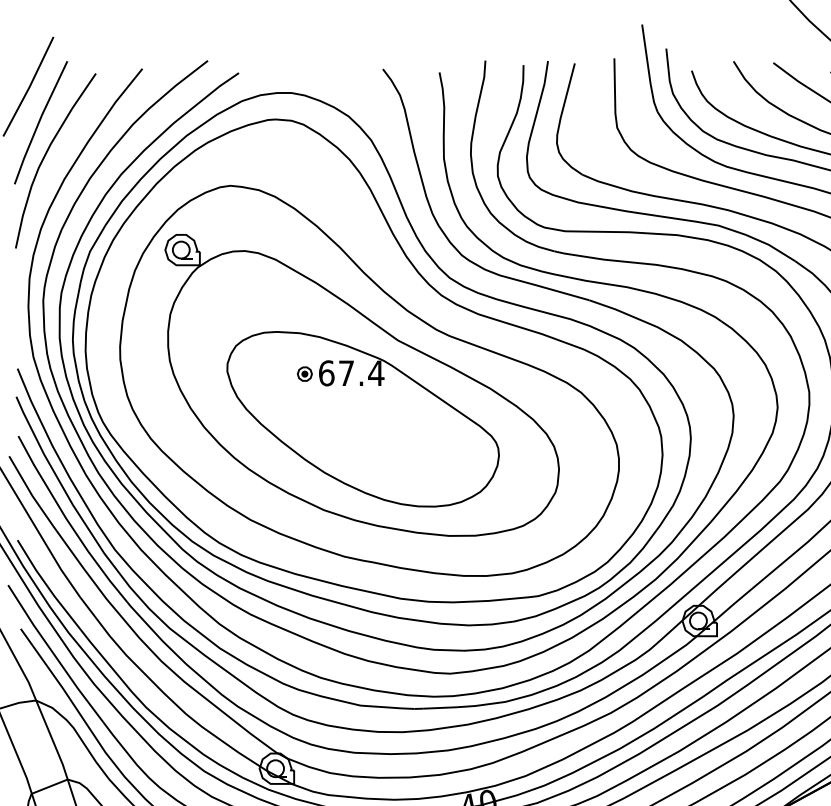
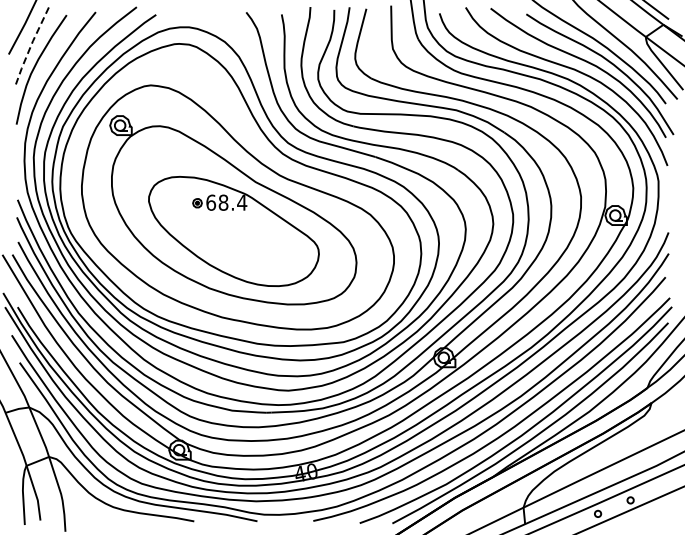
line: (39, 122) -> (31, 45), solid -> dashed
text: (346, 372) -> (223, 202), 67.4 -> 68.4

